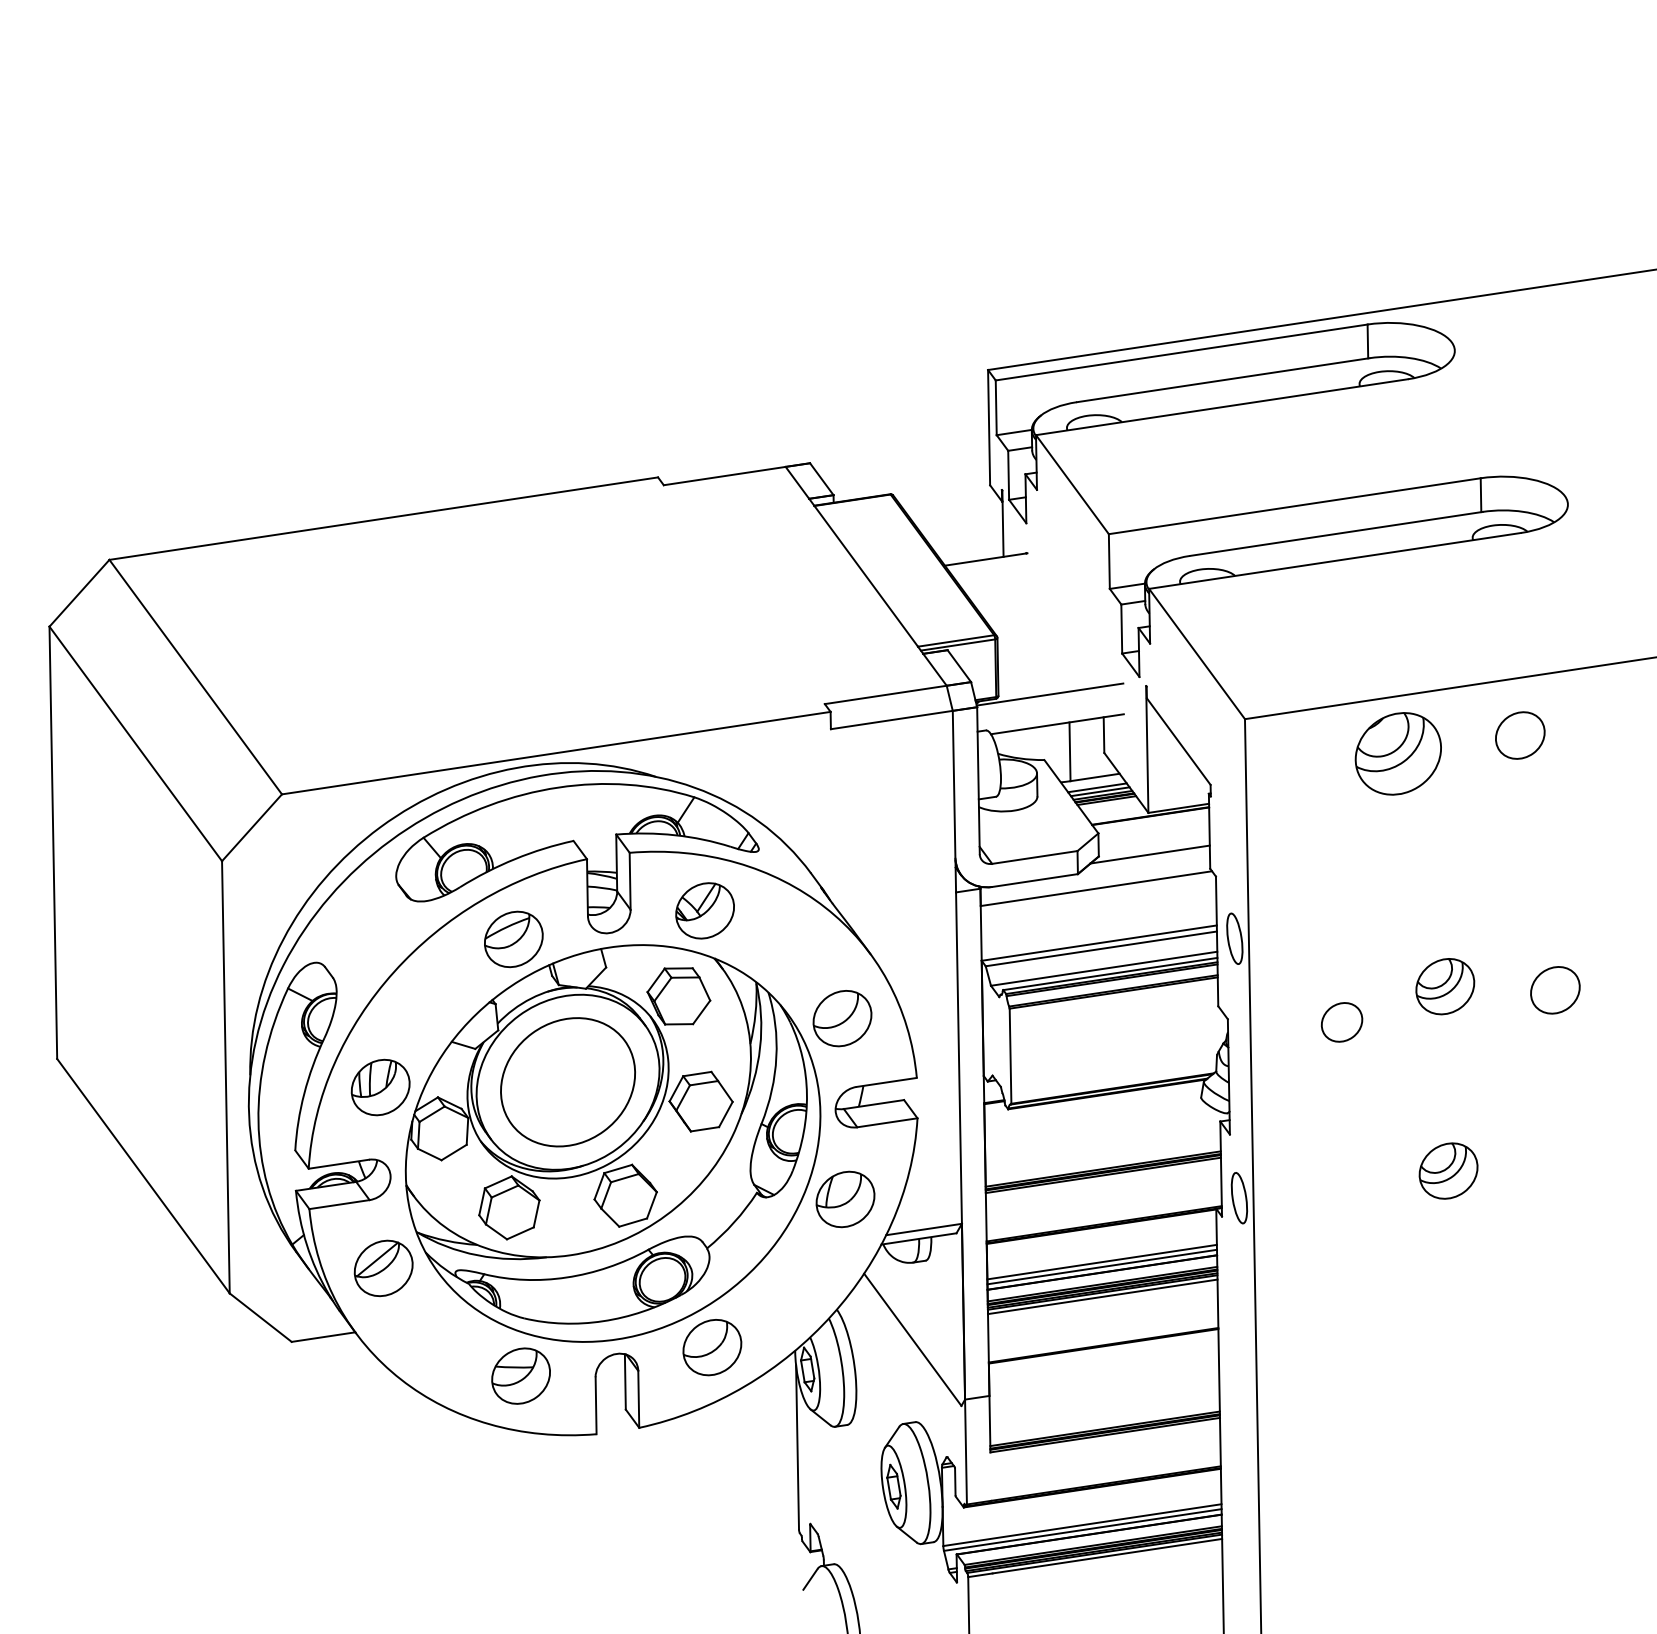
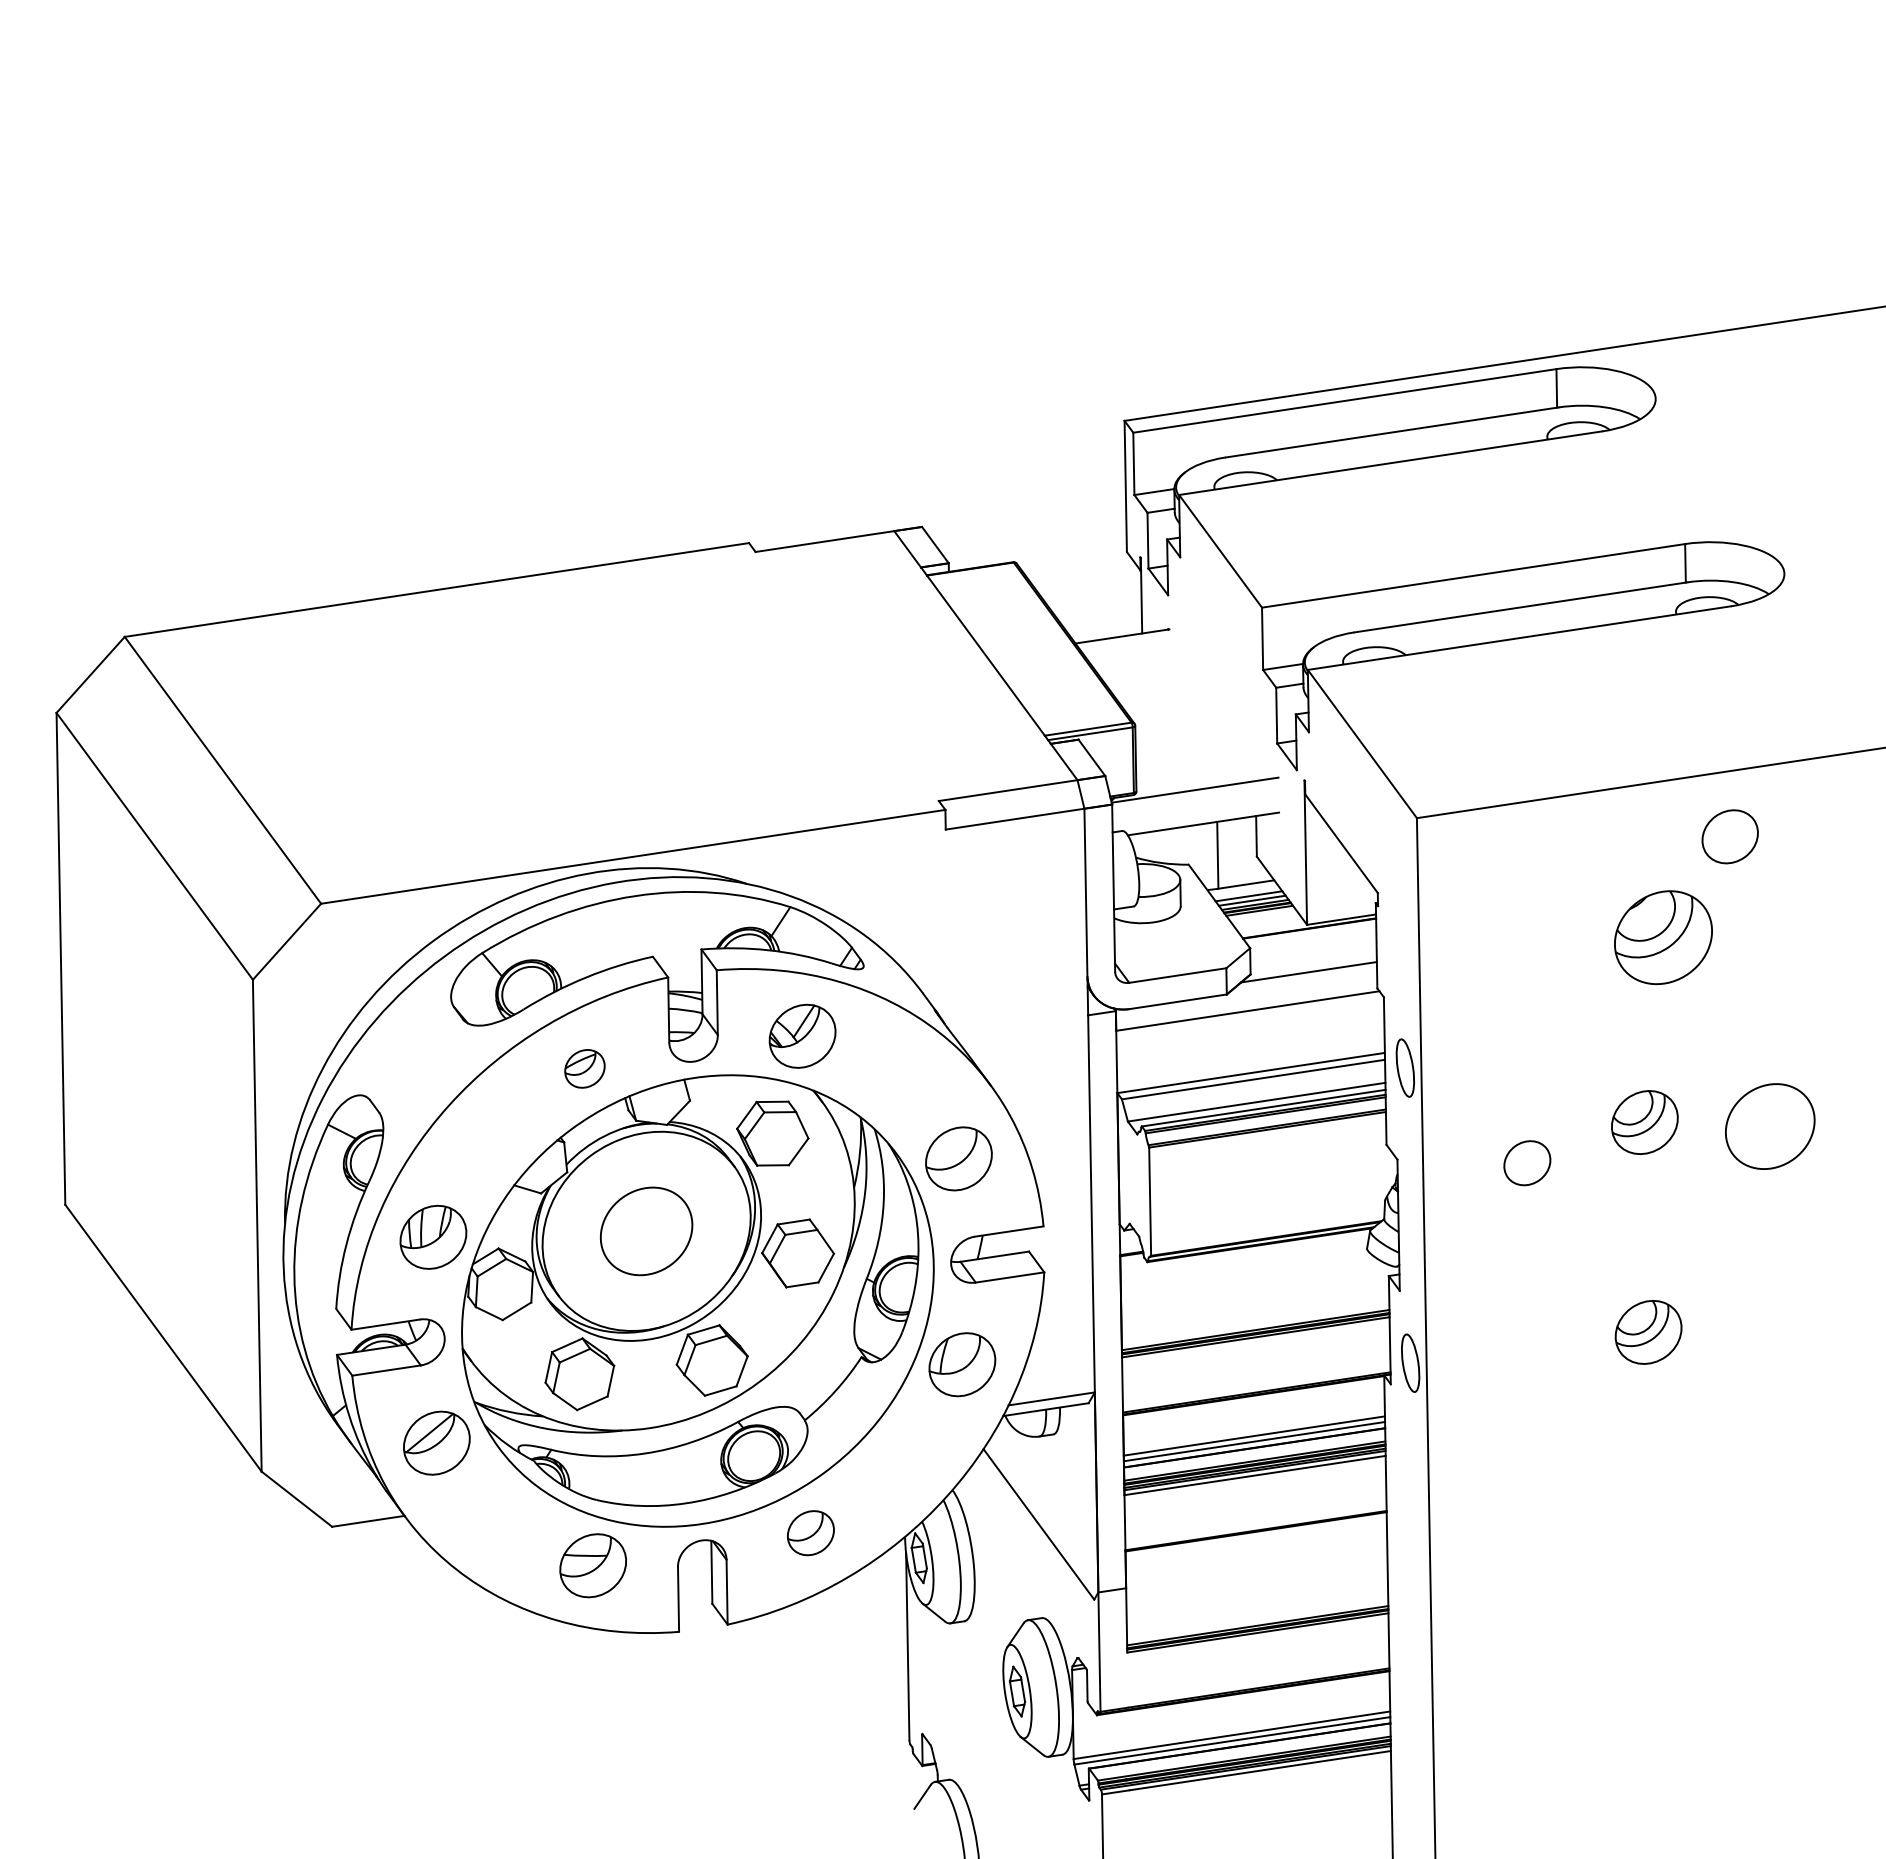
part: (1398, 753) -> (1663, 937), moved
part: (513, 939) -> (584, 1068), size x0.6
part: (1554, 990) -> (1769, 1126), size x1.6
part: (567, 1082) -> (646, 1231), size x0.6
part: (712, 1346) -> (810, 1532), size x0.7

